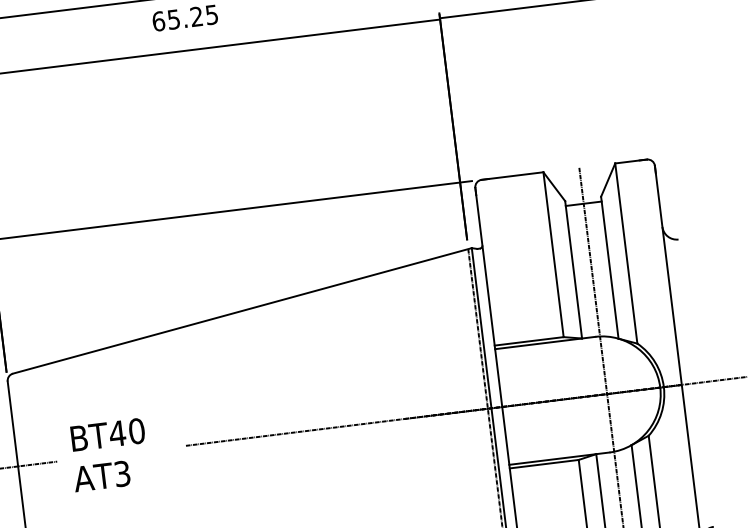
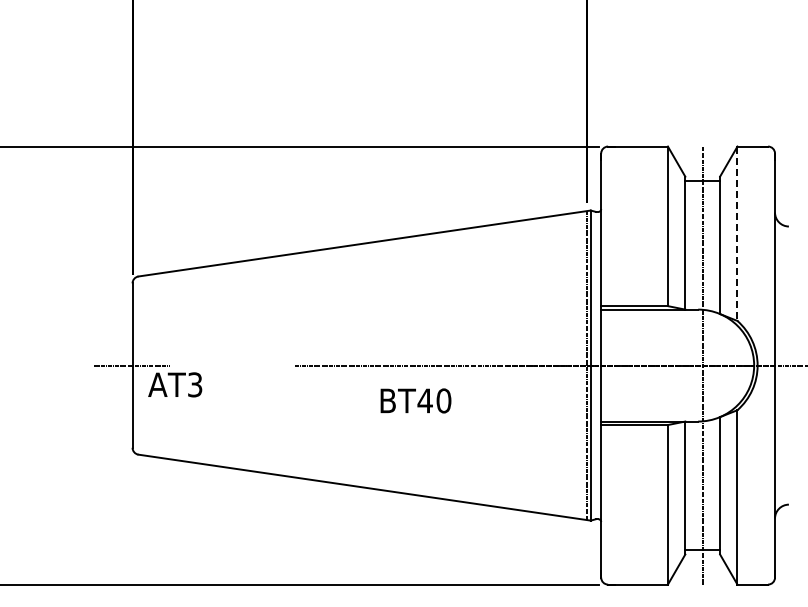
line: (626, 254) -> (737, 234), solid -> dashed
text: (107, 434) -> (415, 400), moved
text: (102, 475) -> (175, 384), moved

